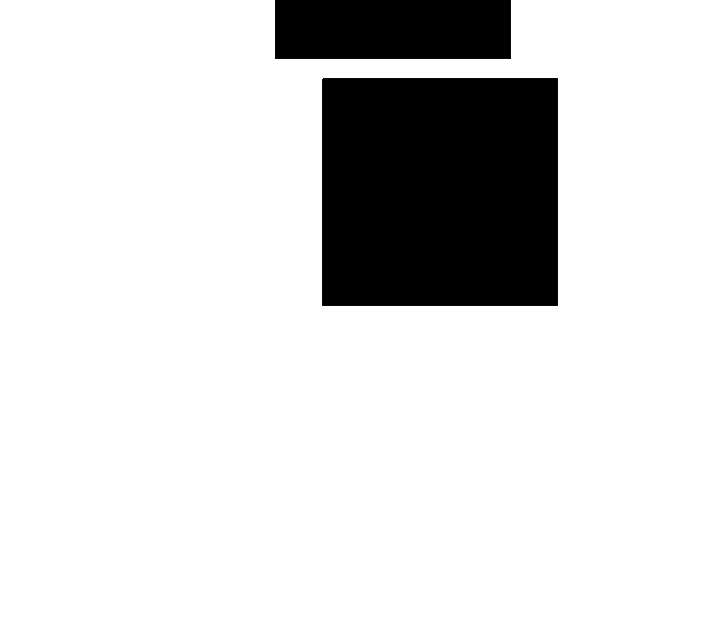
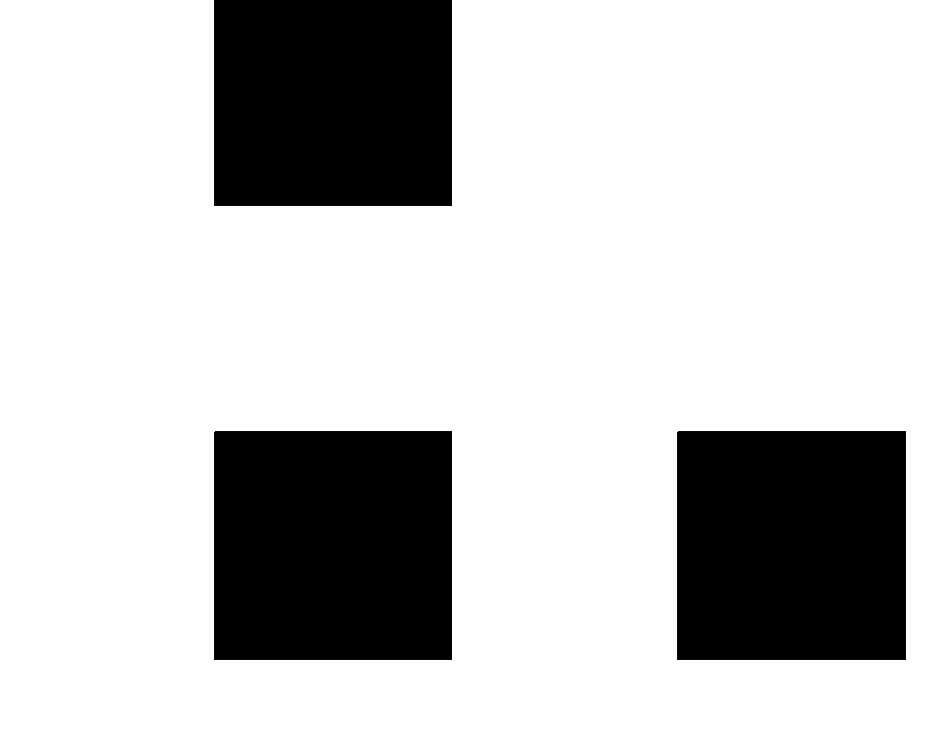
part: (439, 191) -> (332, 545), moved

